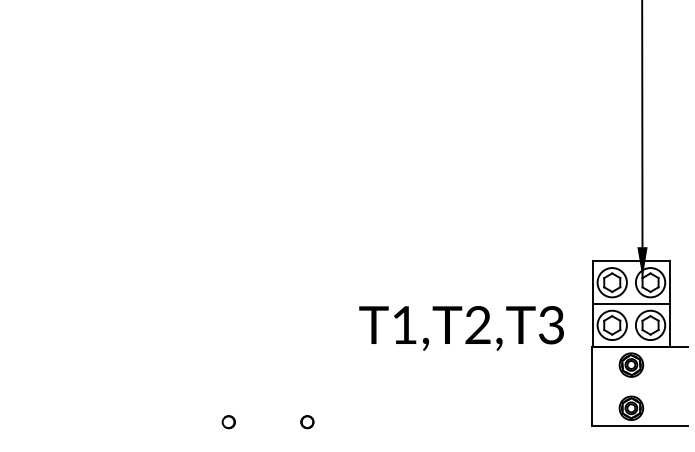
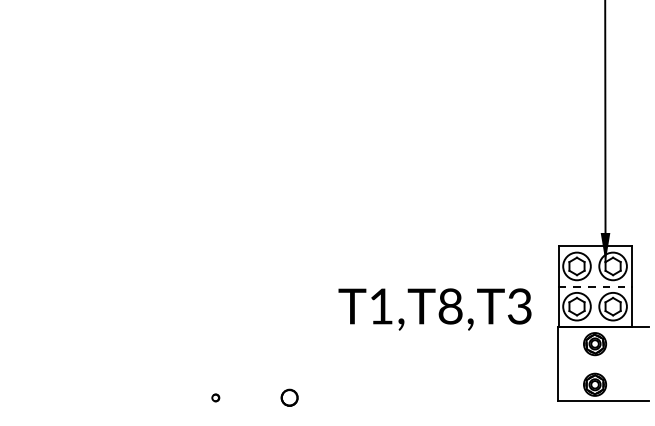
line: (631, 303) -> (595, 286), solid -> dashed
text: (478, 325) -> (450, 306), T1,T2,T3 -> T1,T8,T3
circle: (228, 421) -> (215, 397), size x0.6
circle: (307, 421) -> (289, 397), size x1.4

